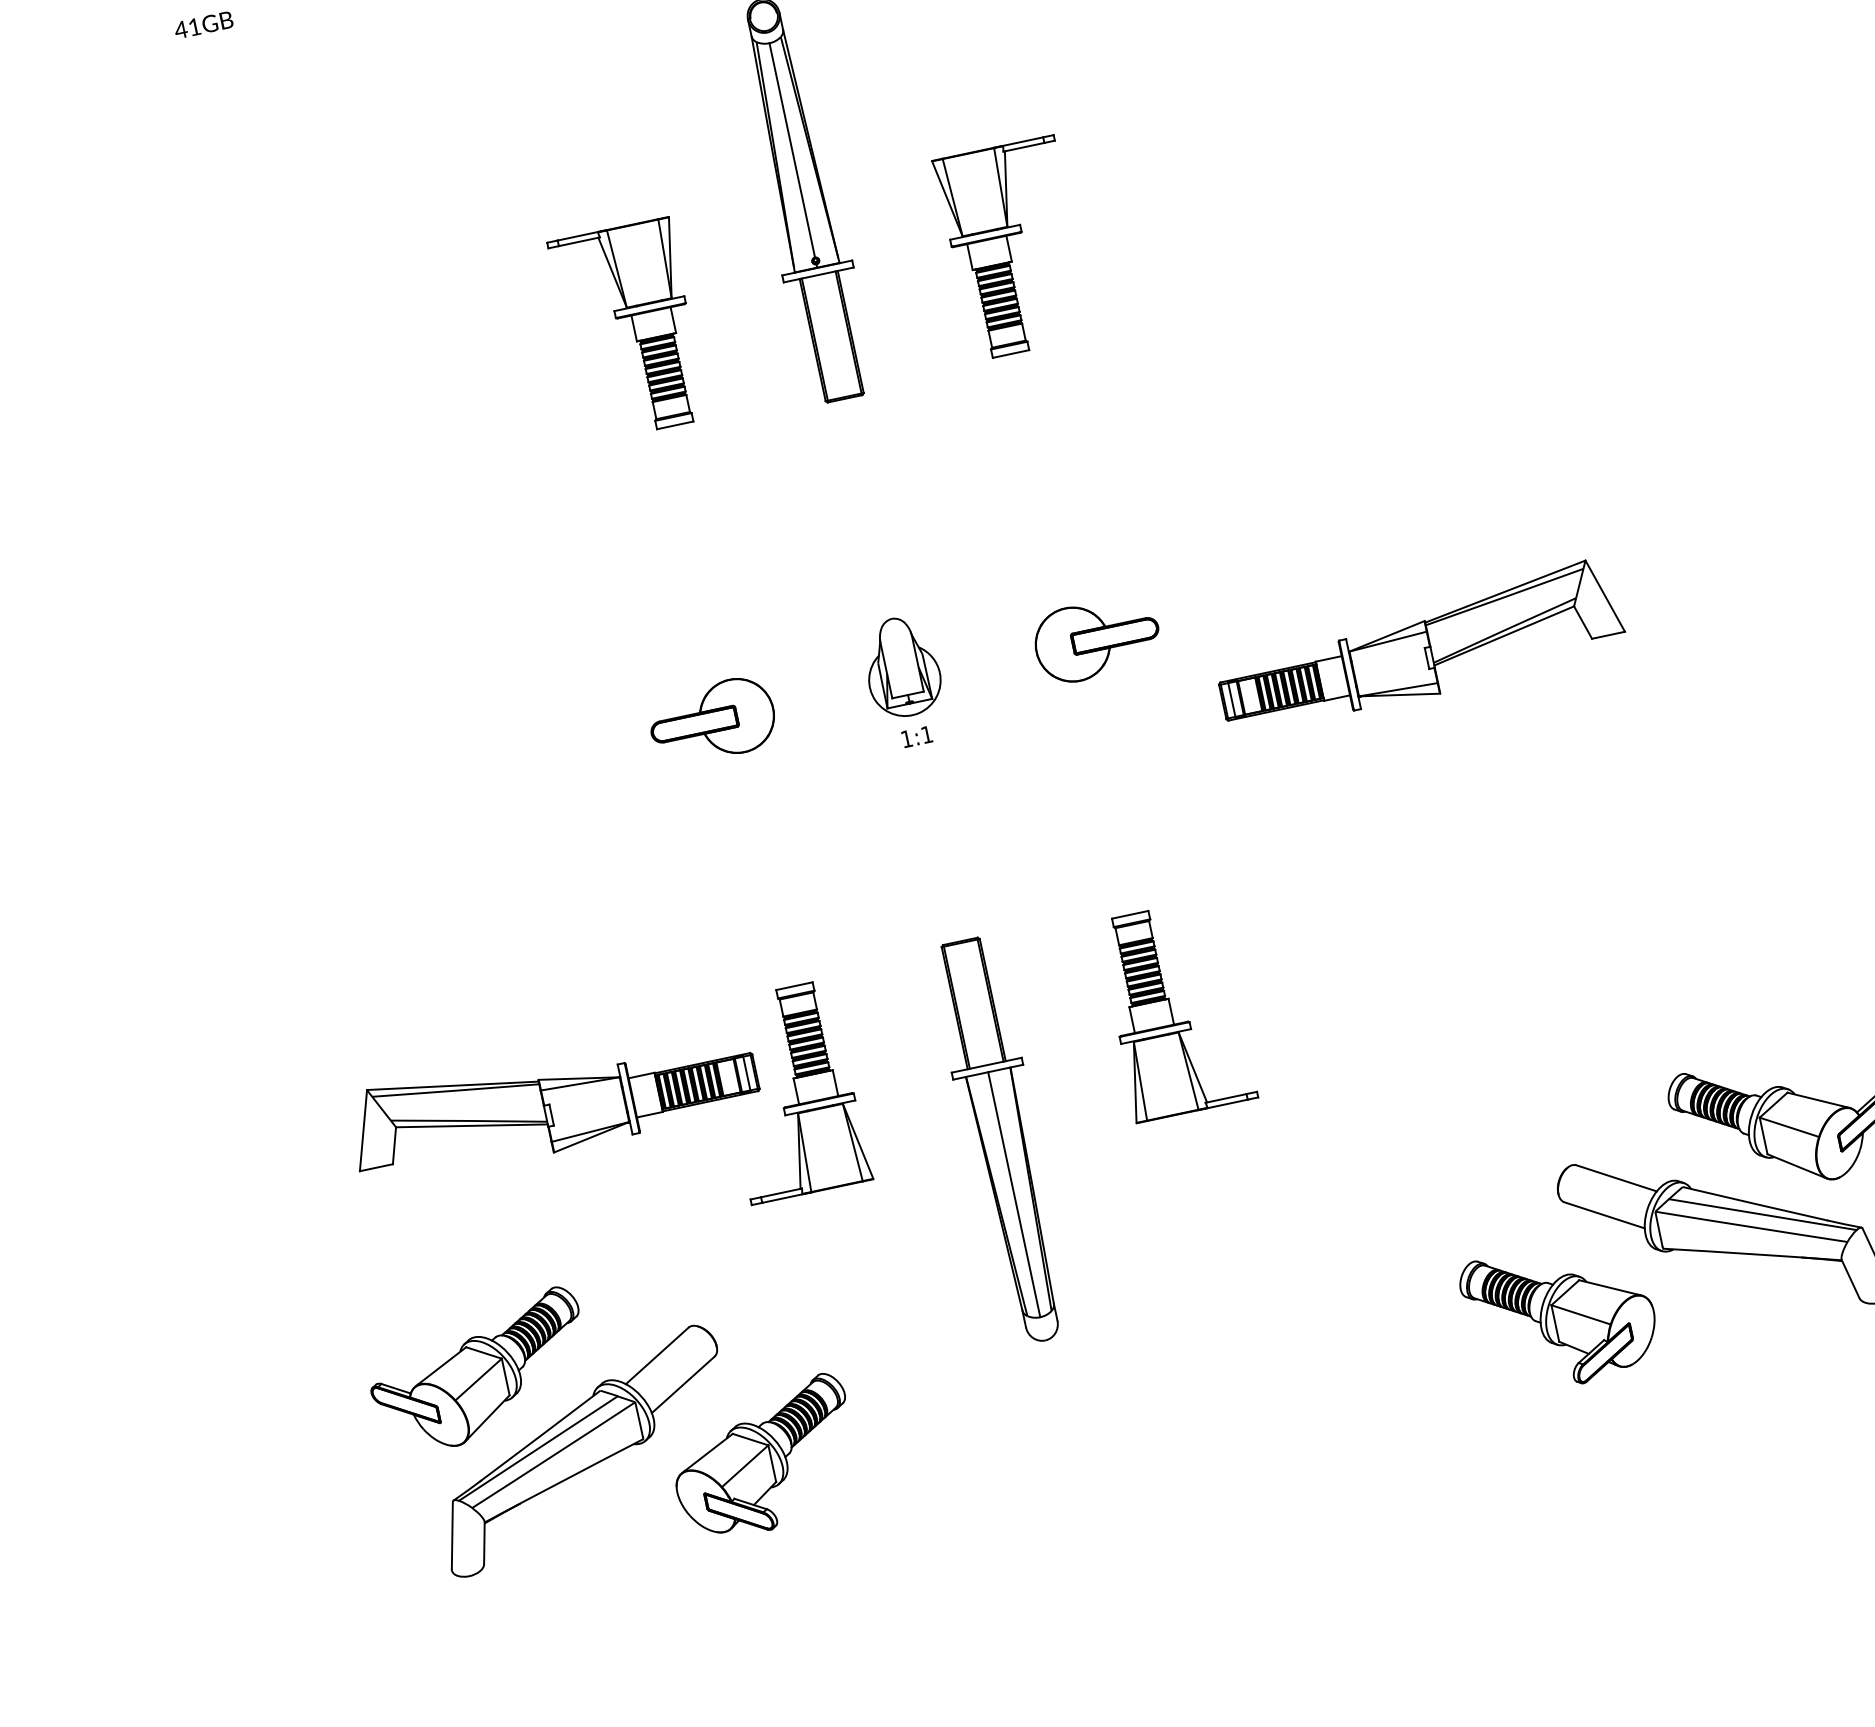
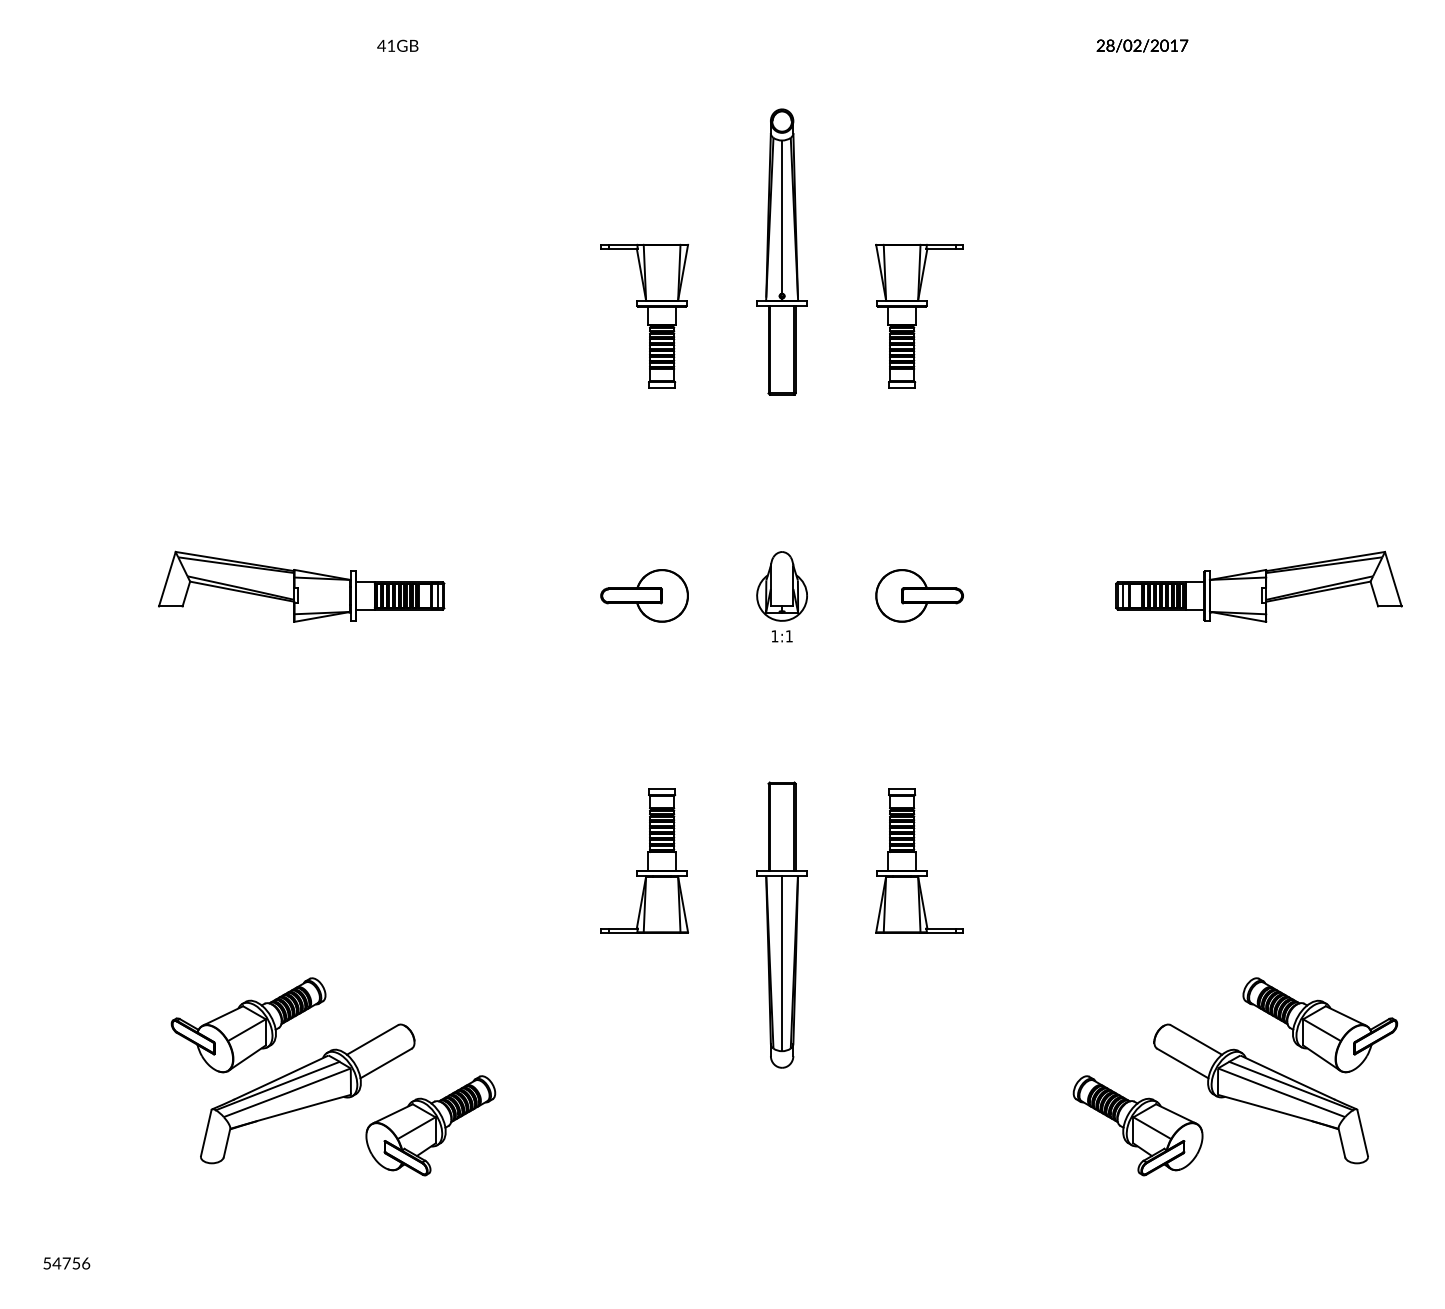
part: (1418, 646) -> (1258, 586), moved
part: (553, 1100) -> (301, 586), moved
part: (613, 1418) -> (333, 1076), moved

